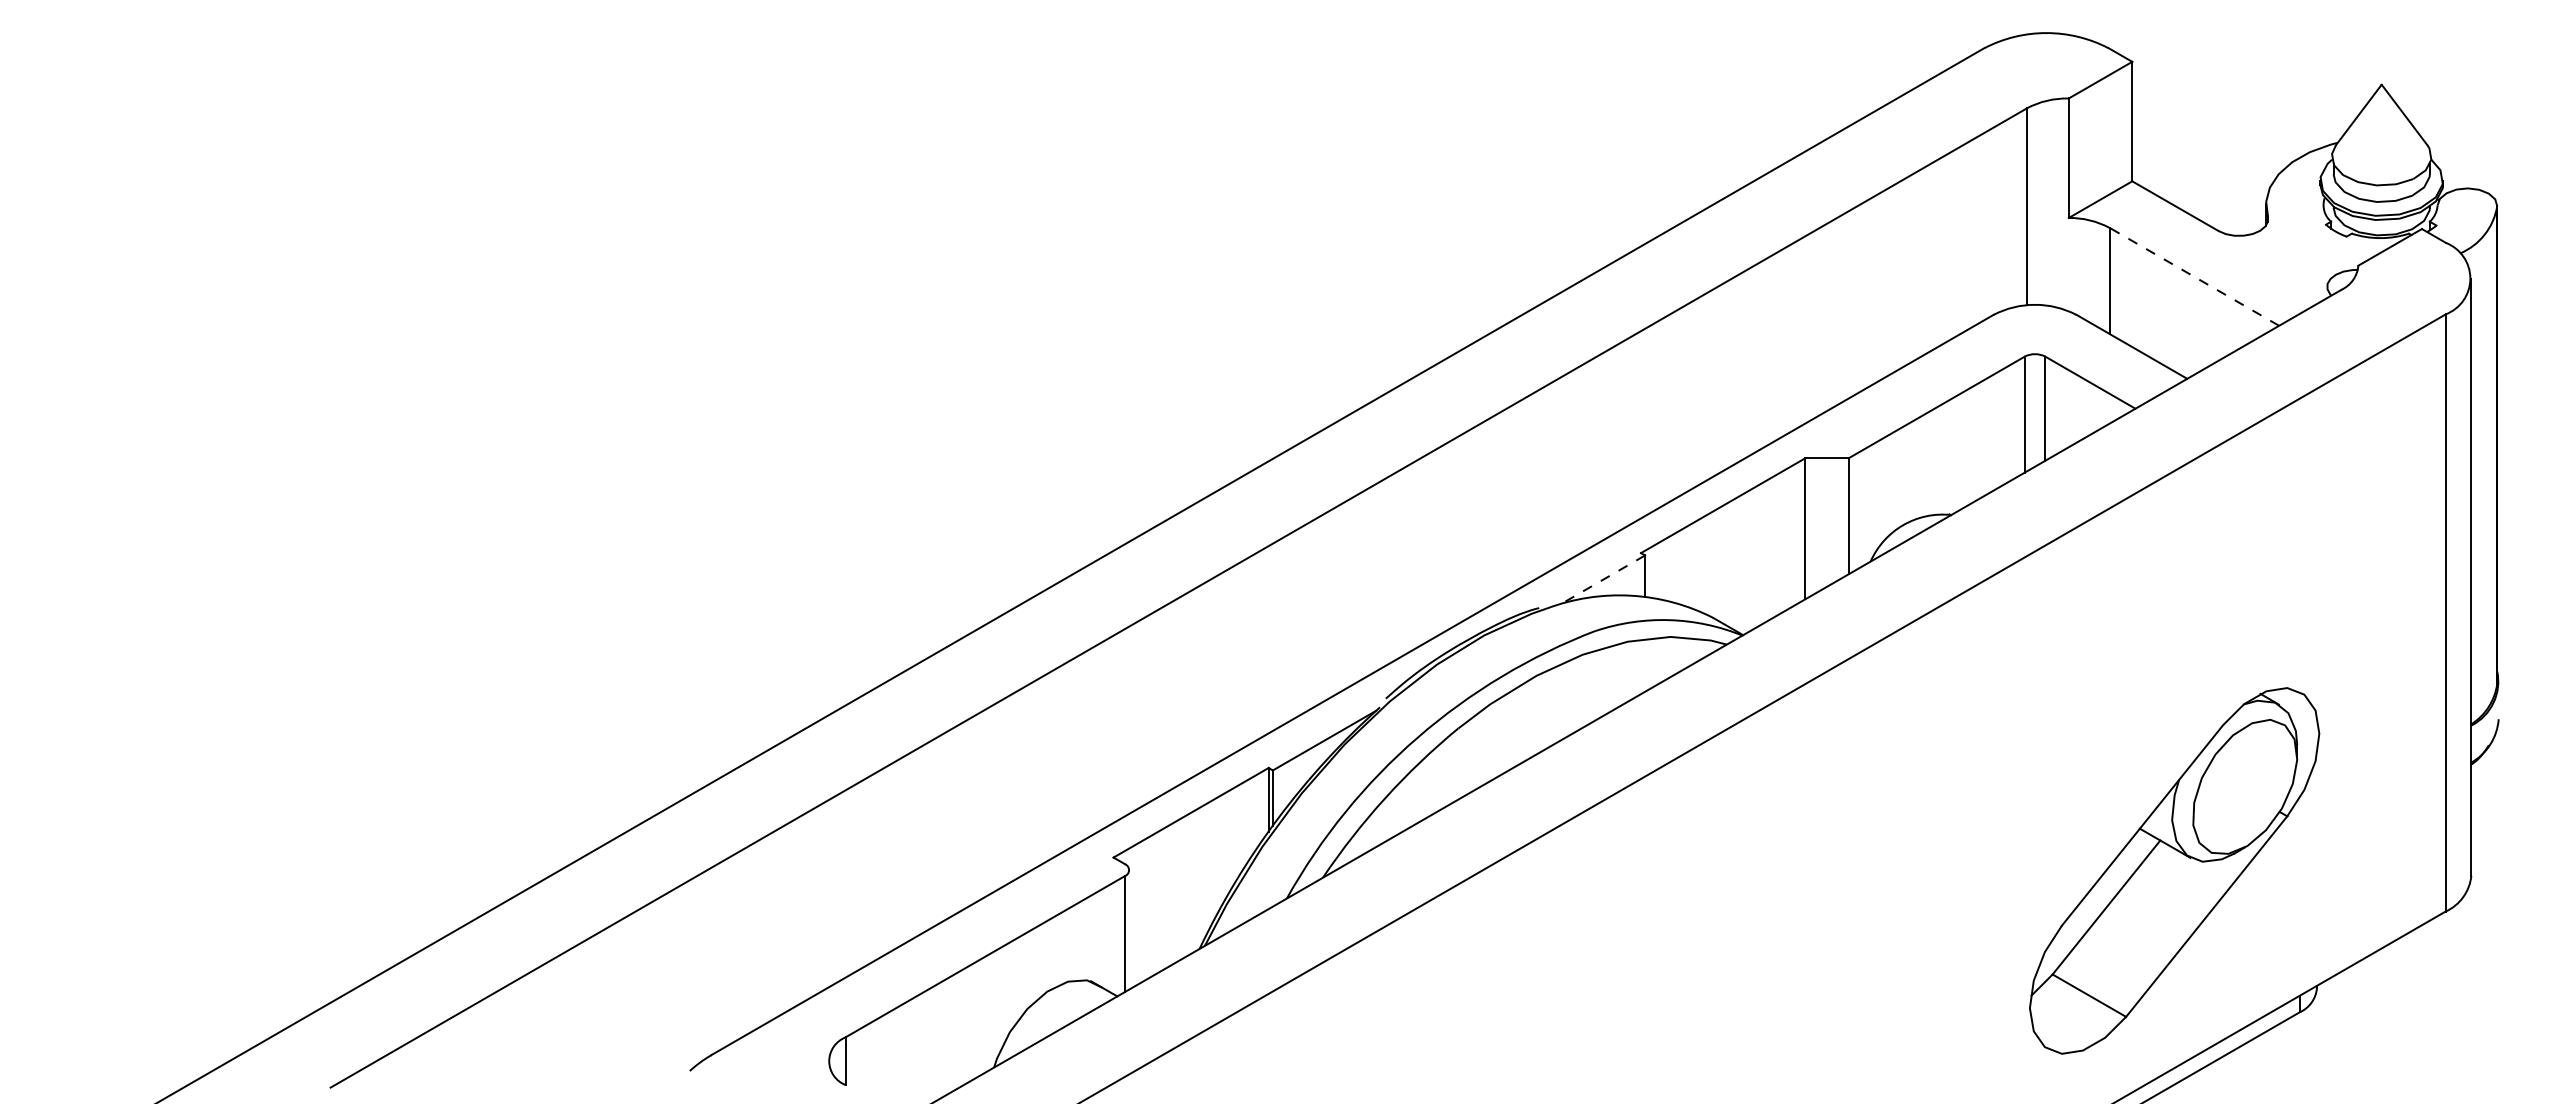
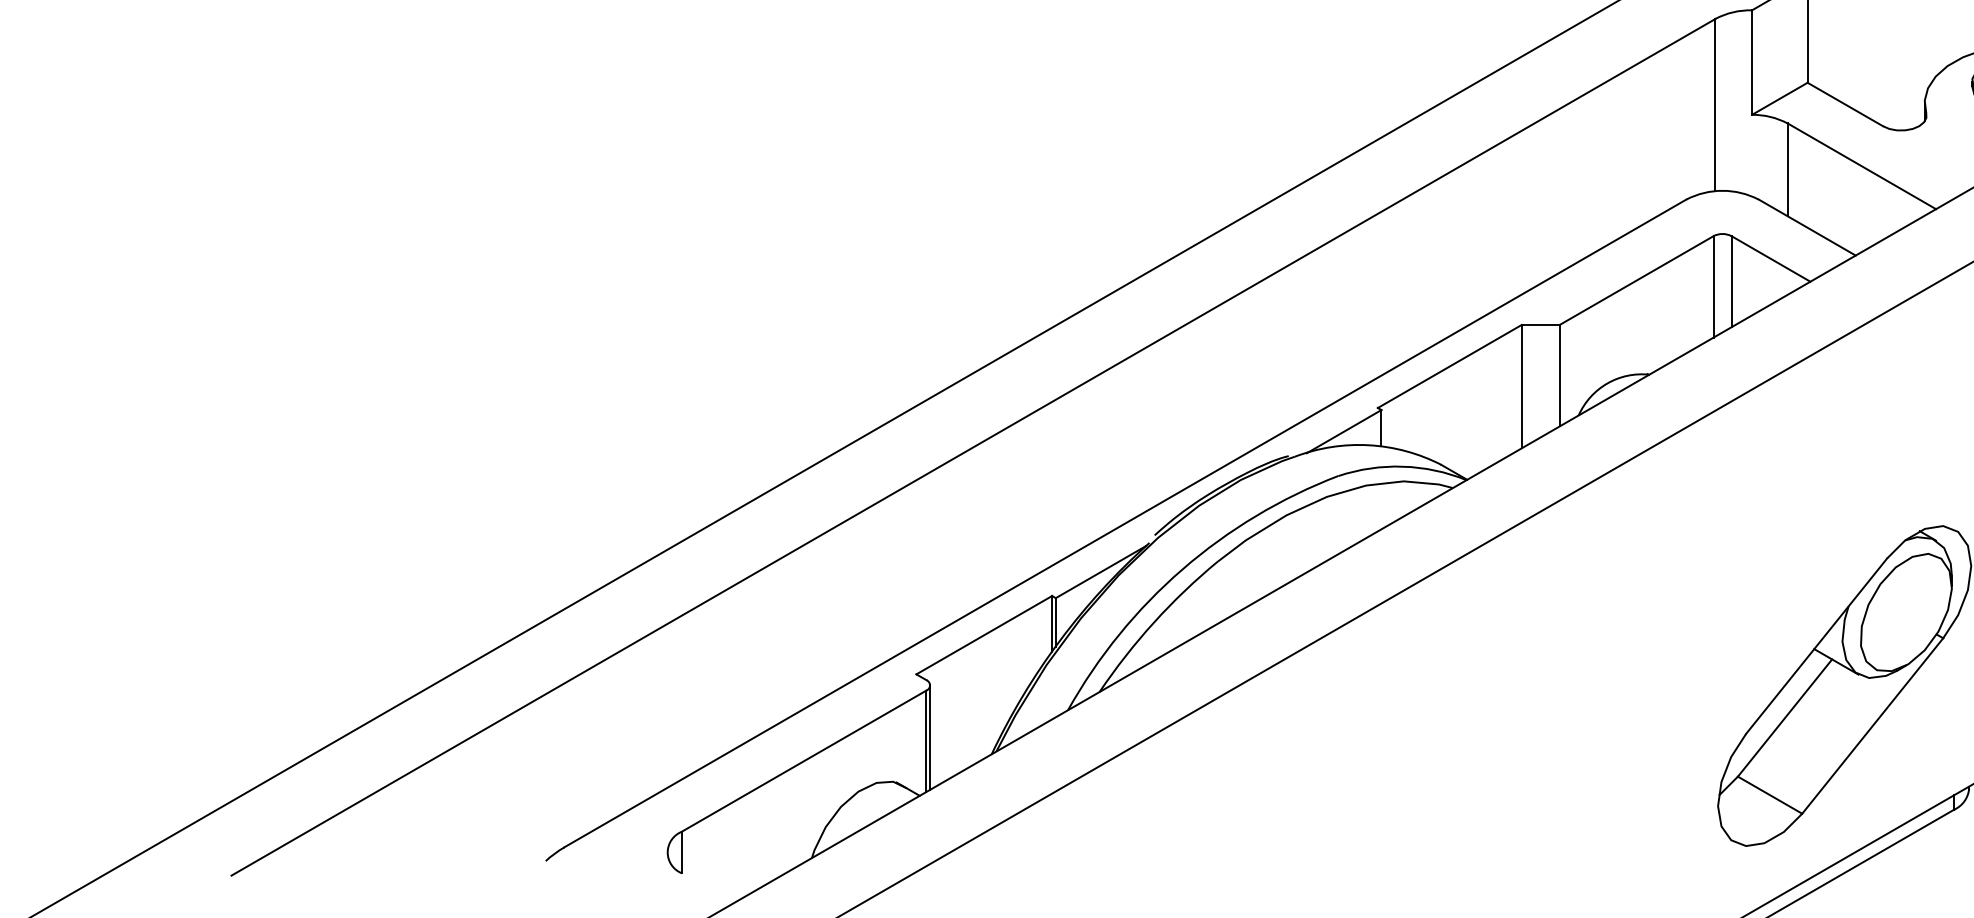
line: (2194, 276) -> (1862, 166), dashed -> solid
line: (1602, 580) -> (1344, 431), dashed -> solid
line: (1129, 929) -> (930, 737), added

